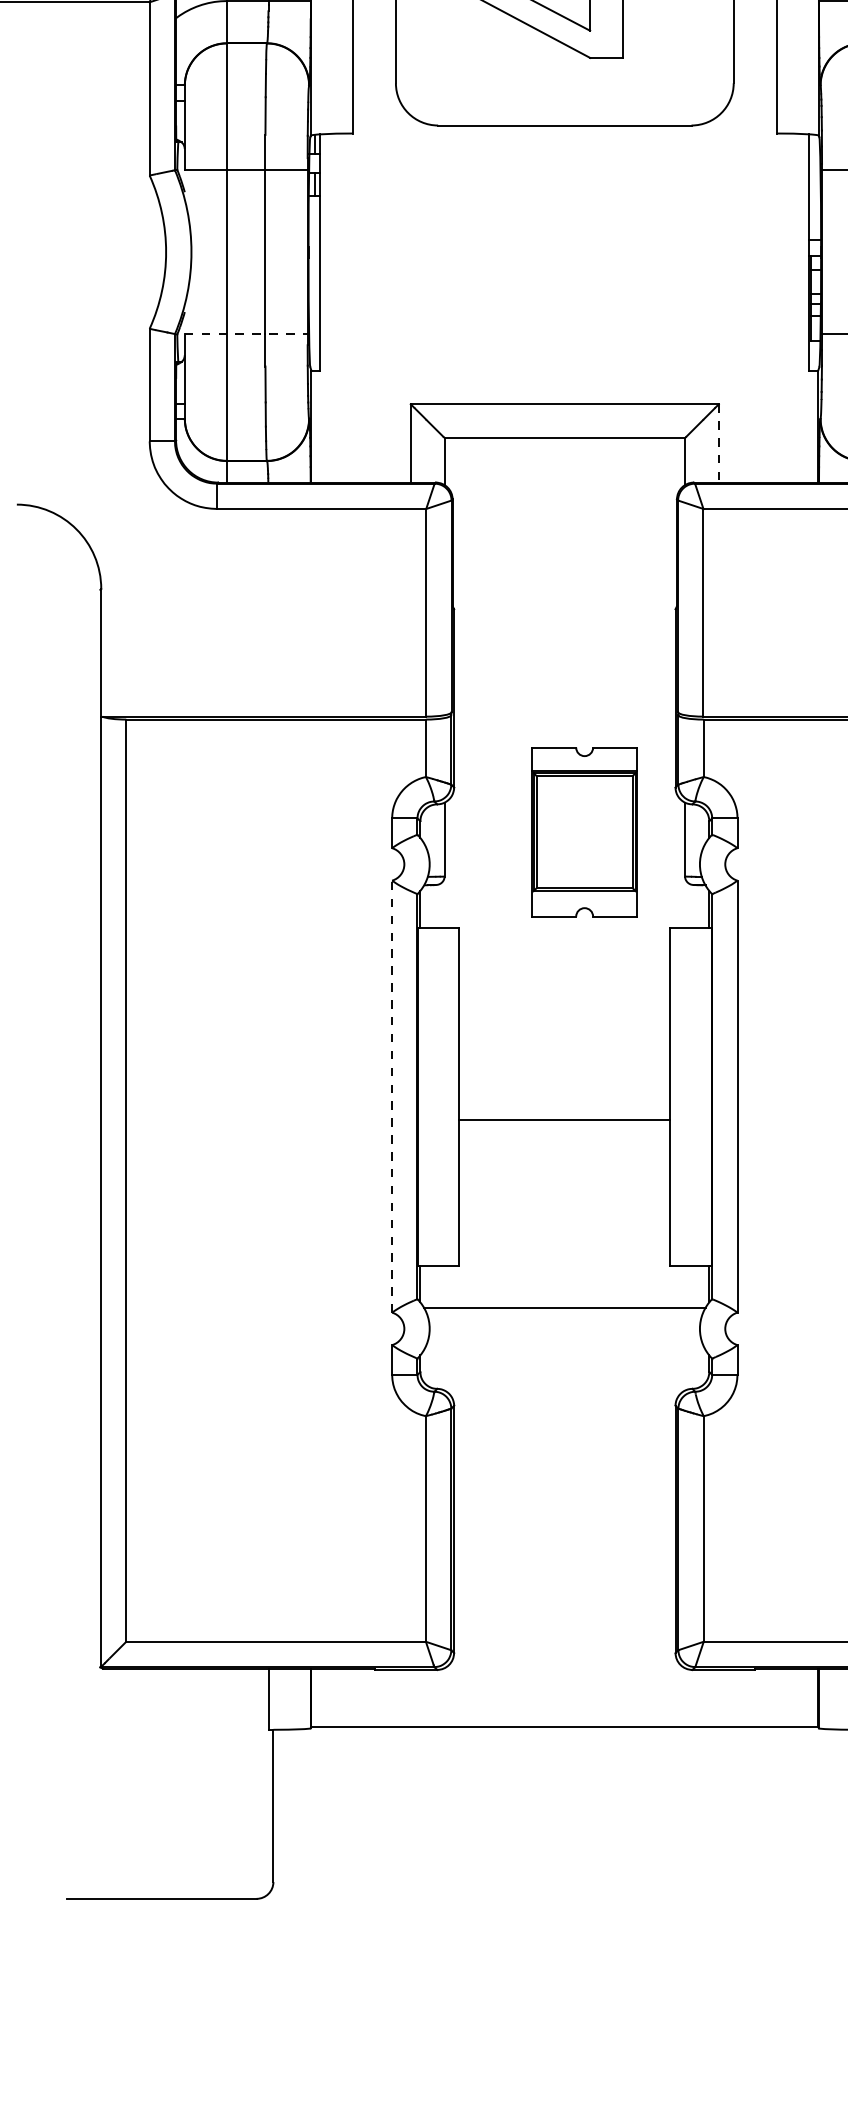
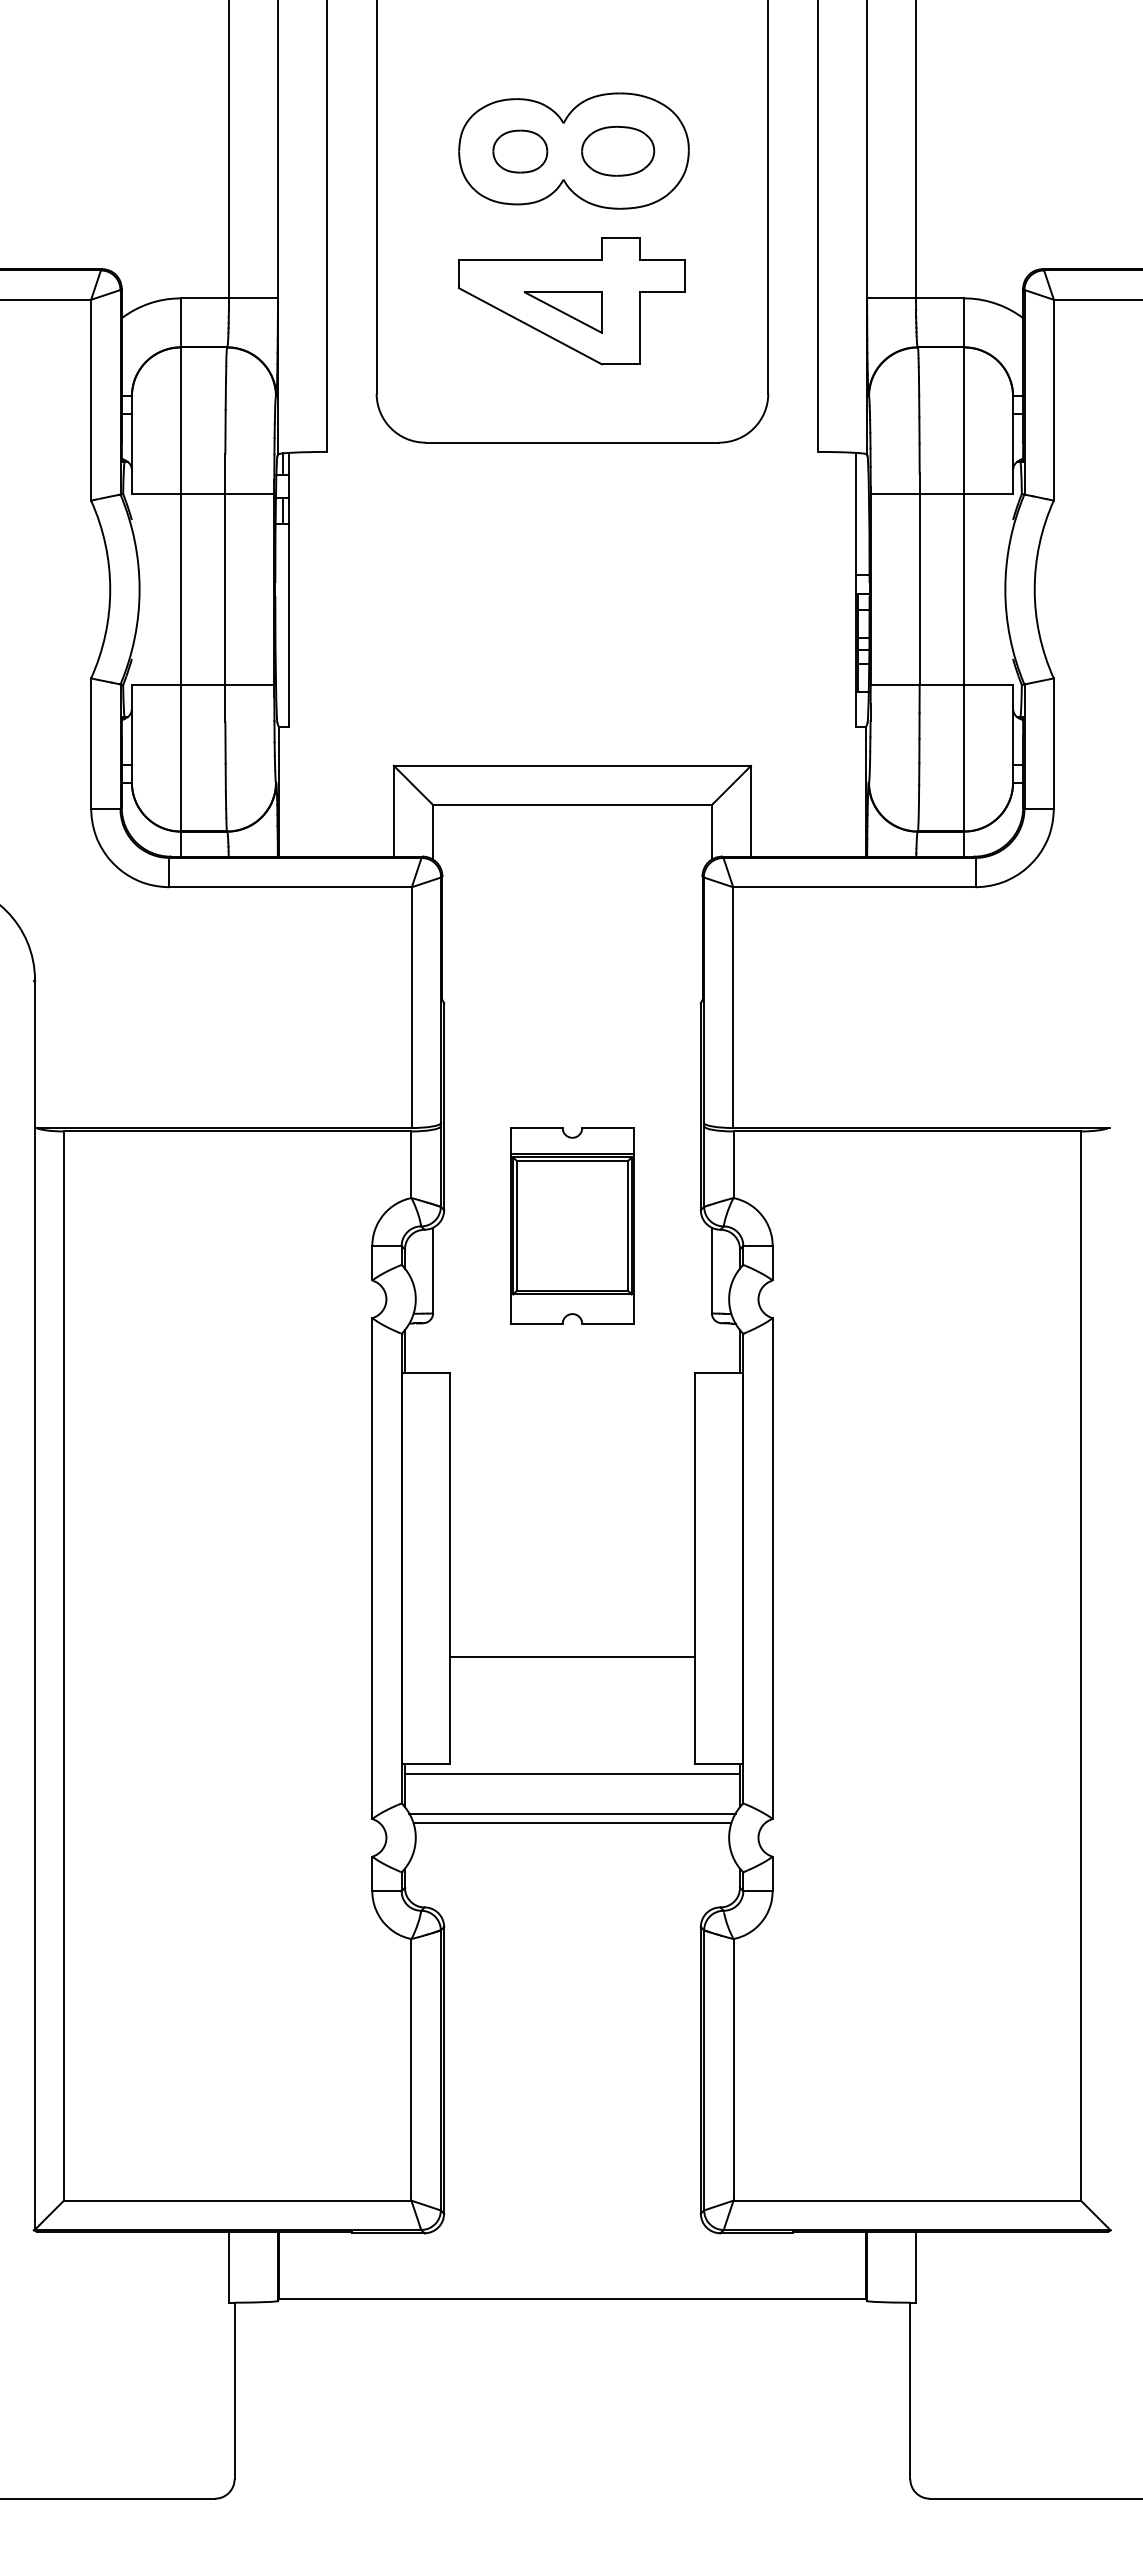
line: (246, 334) -> (203, 684), dashed -> solid
line: (719, 443) -> (751, 811), dashed -> solid
part: (584, 831) -> (572, 1225), moved
line: (392, 1096) -> (372, 1568), dashed -> solid
line: (564, 1119) -> (572, 1656), moved
line: (564, 1274) -> (572, 1774), added
line: (564, 1316) -> (572, 1823), added

